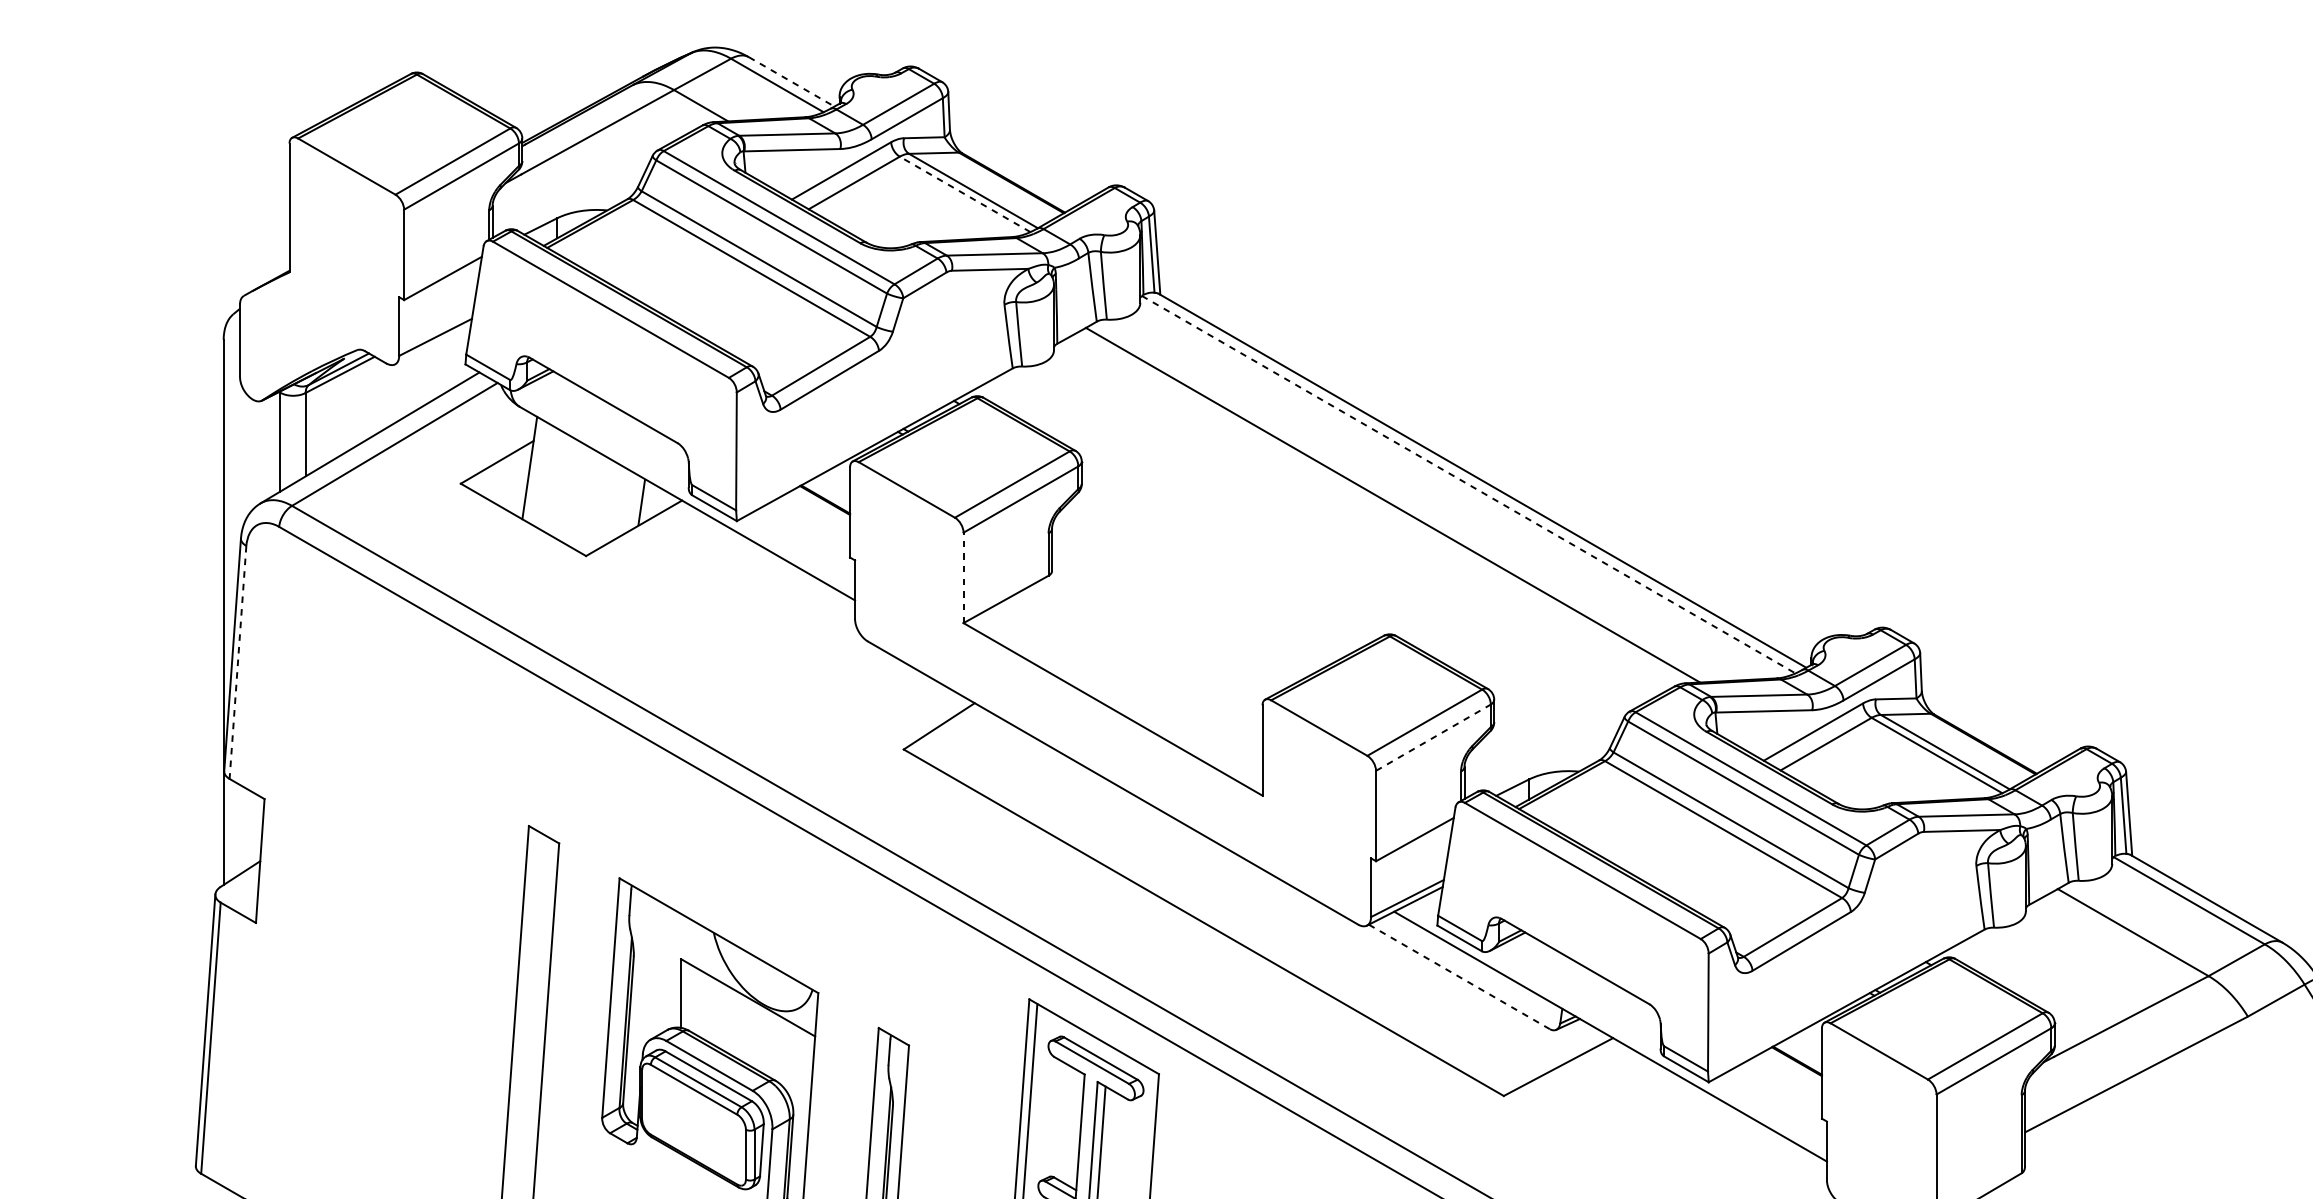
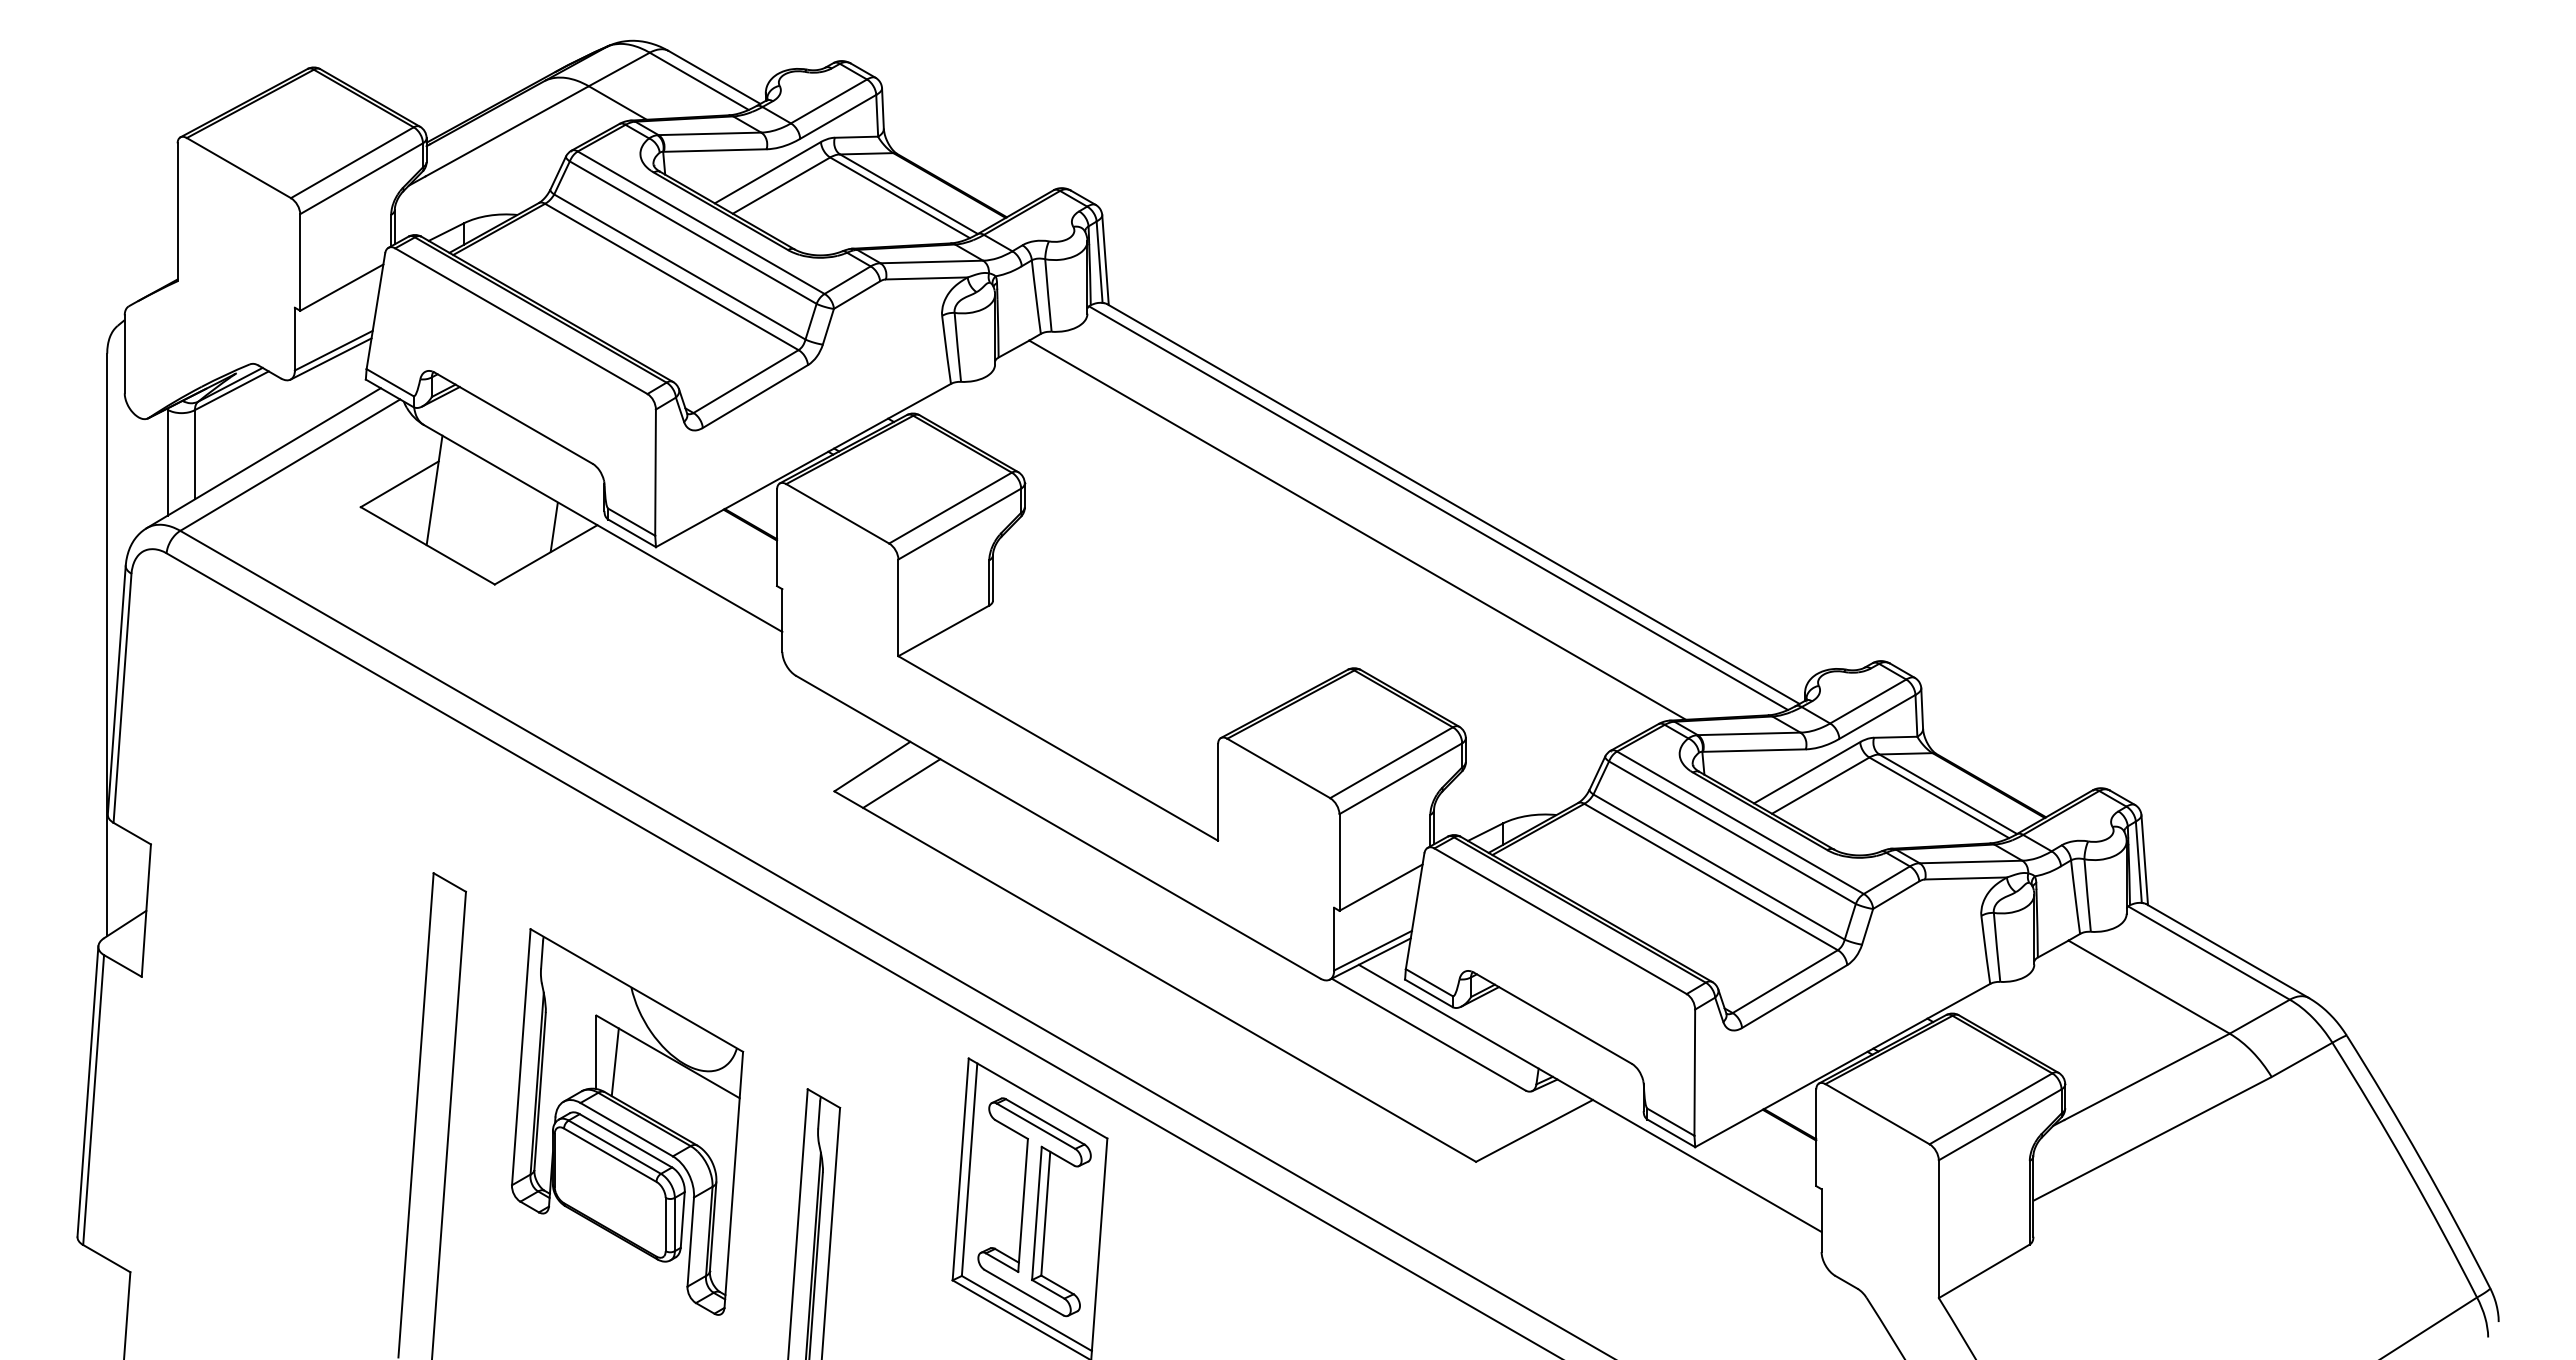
line: (791, 81) -> (714, 77), dashed -> solid
line: (965, 194) -> (900, 197), dashed -> solid
line: (432, 344) -> (330, 358), added
line: (1468, 484) -> (1438, 508), dashed -> solid
line: (963, 577) -> (898, 607), dashed -> solid
line: (237, 662) -> (122, 698), dashed -> solid
line: (1433, 737) -> (1400, 778), dashed -> solid
line: (966, 742) -> (901, 783), added
line: (1459, 976) -> (1428, 1034), dashed -> solid
line: (698, 1003) -> (614, 1062), added

